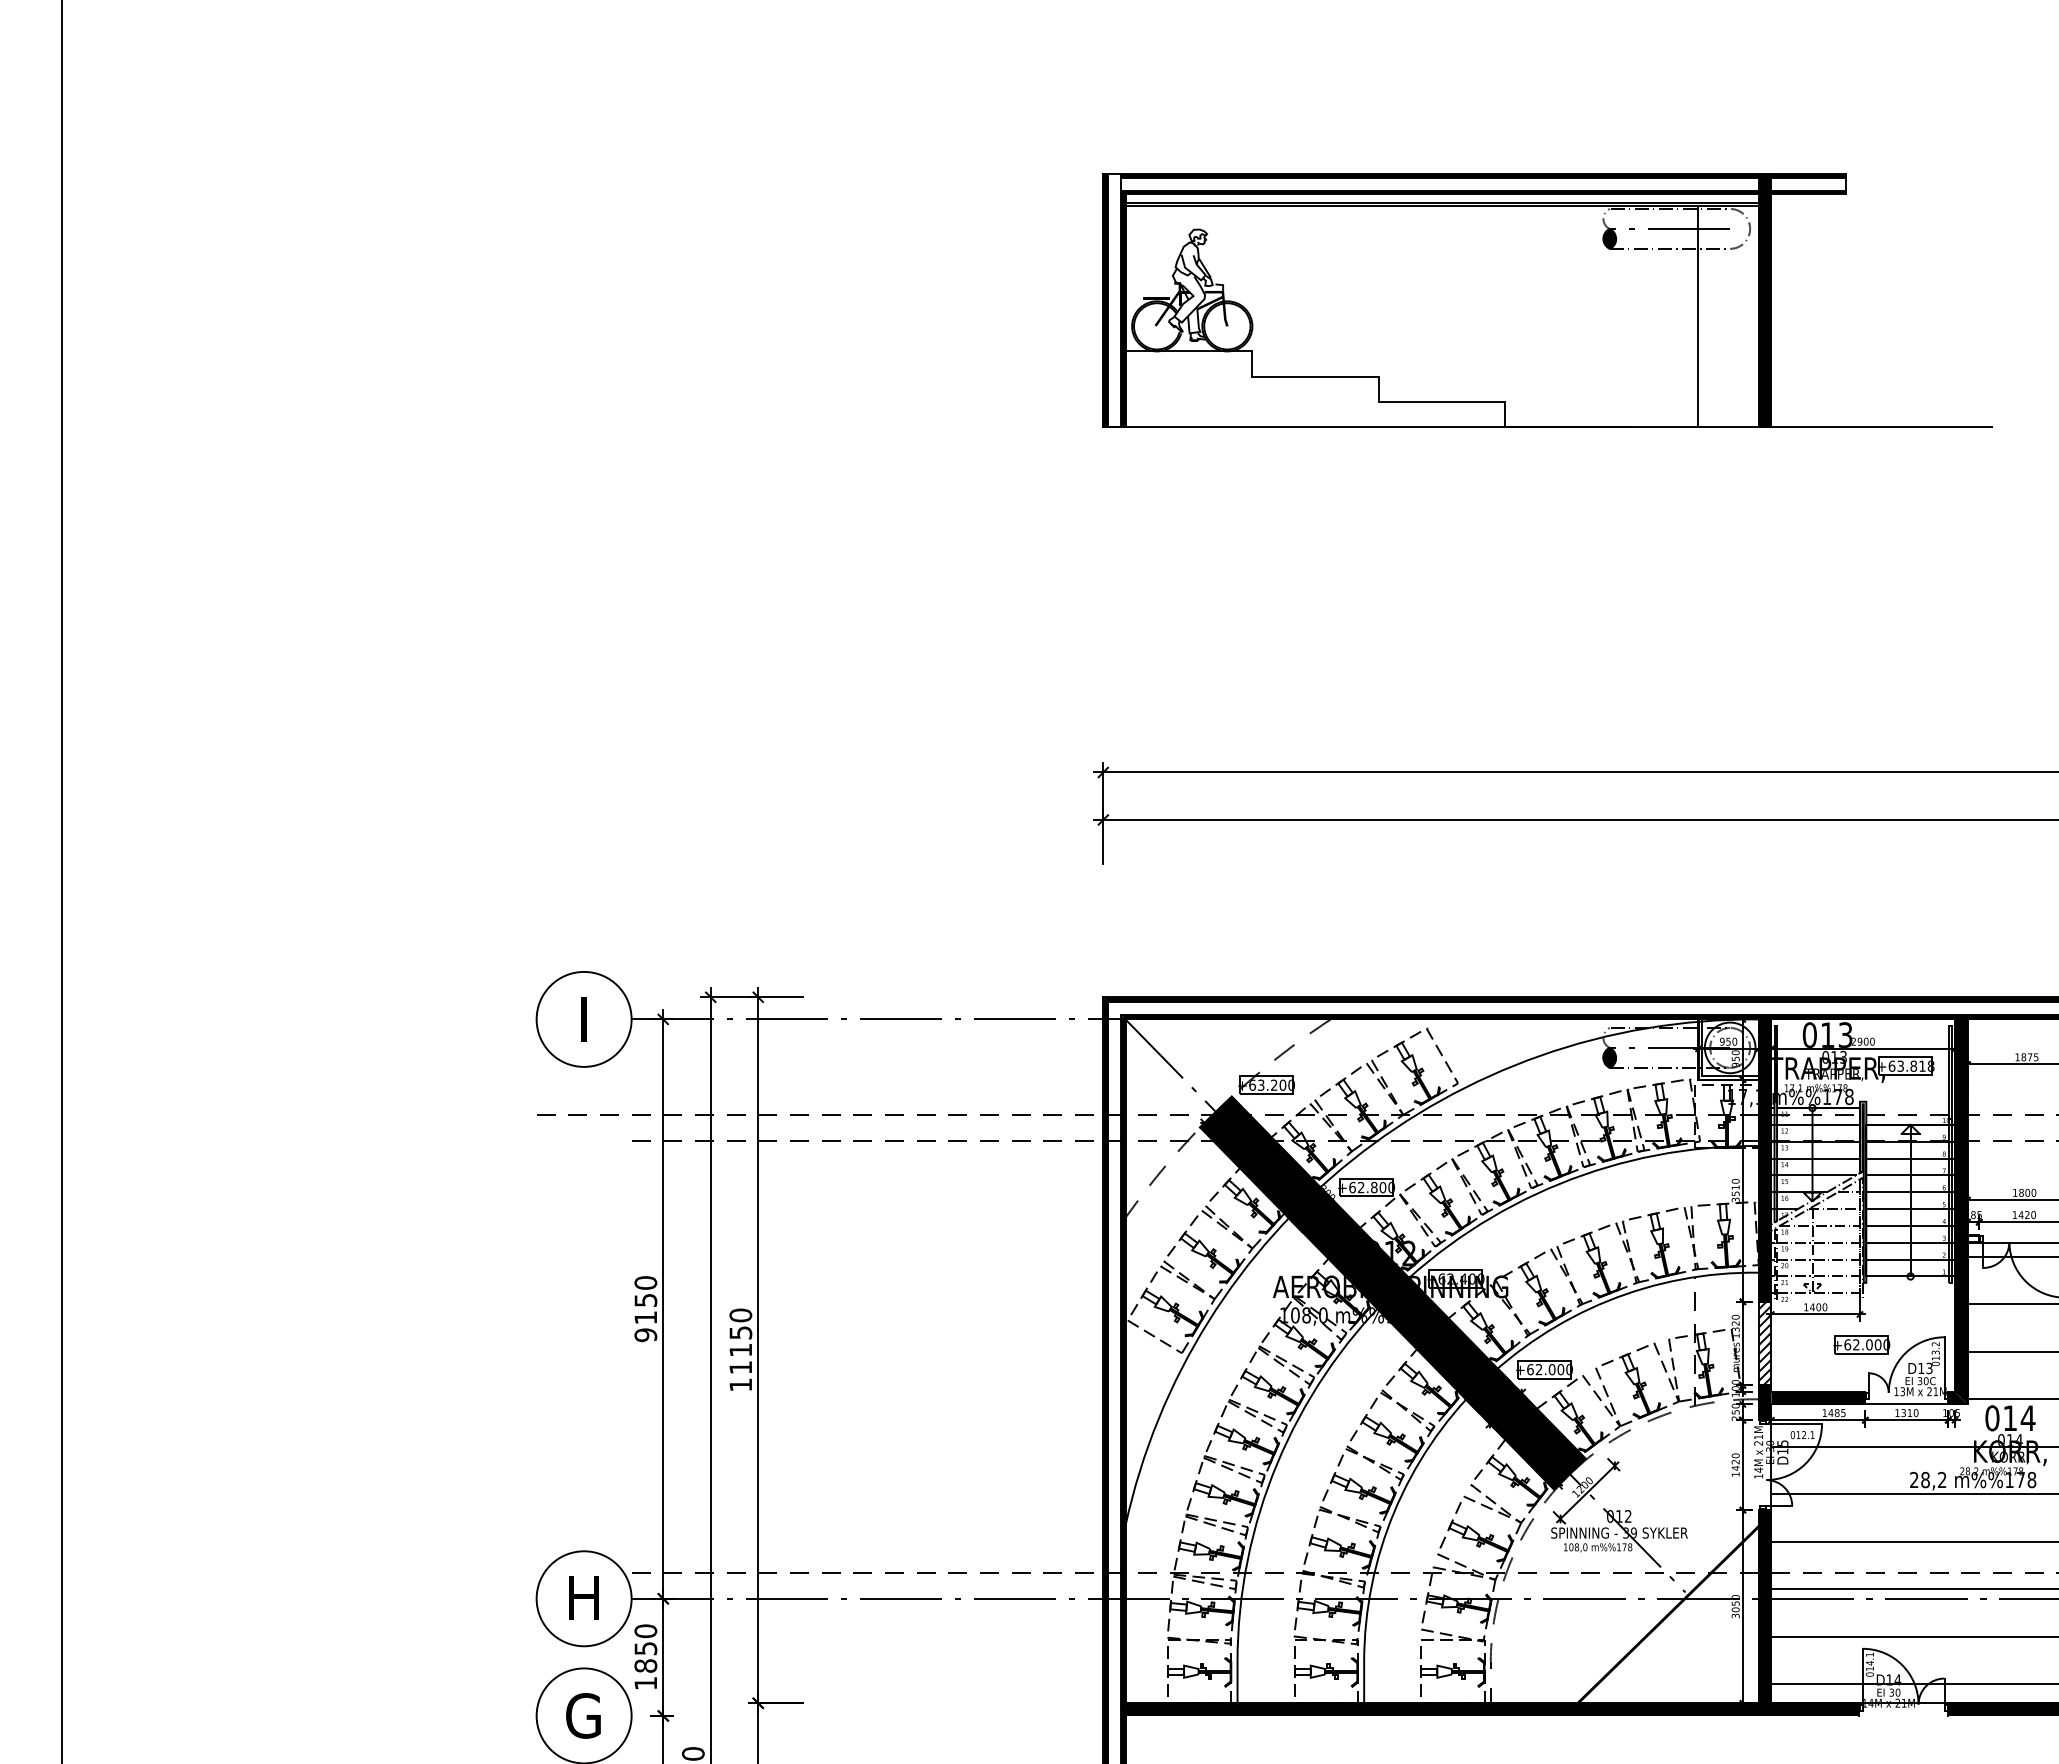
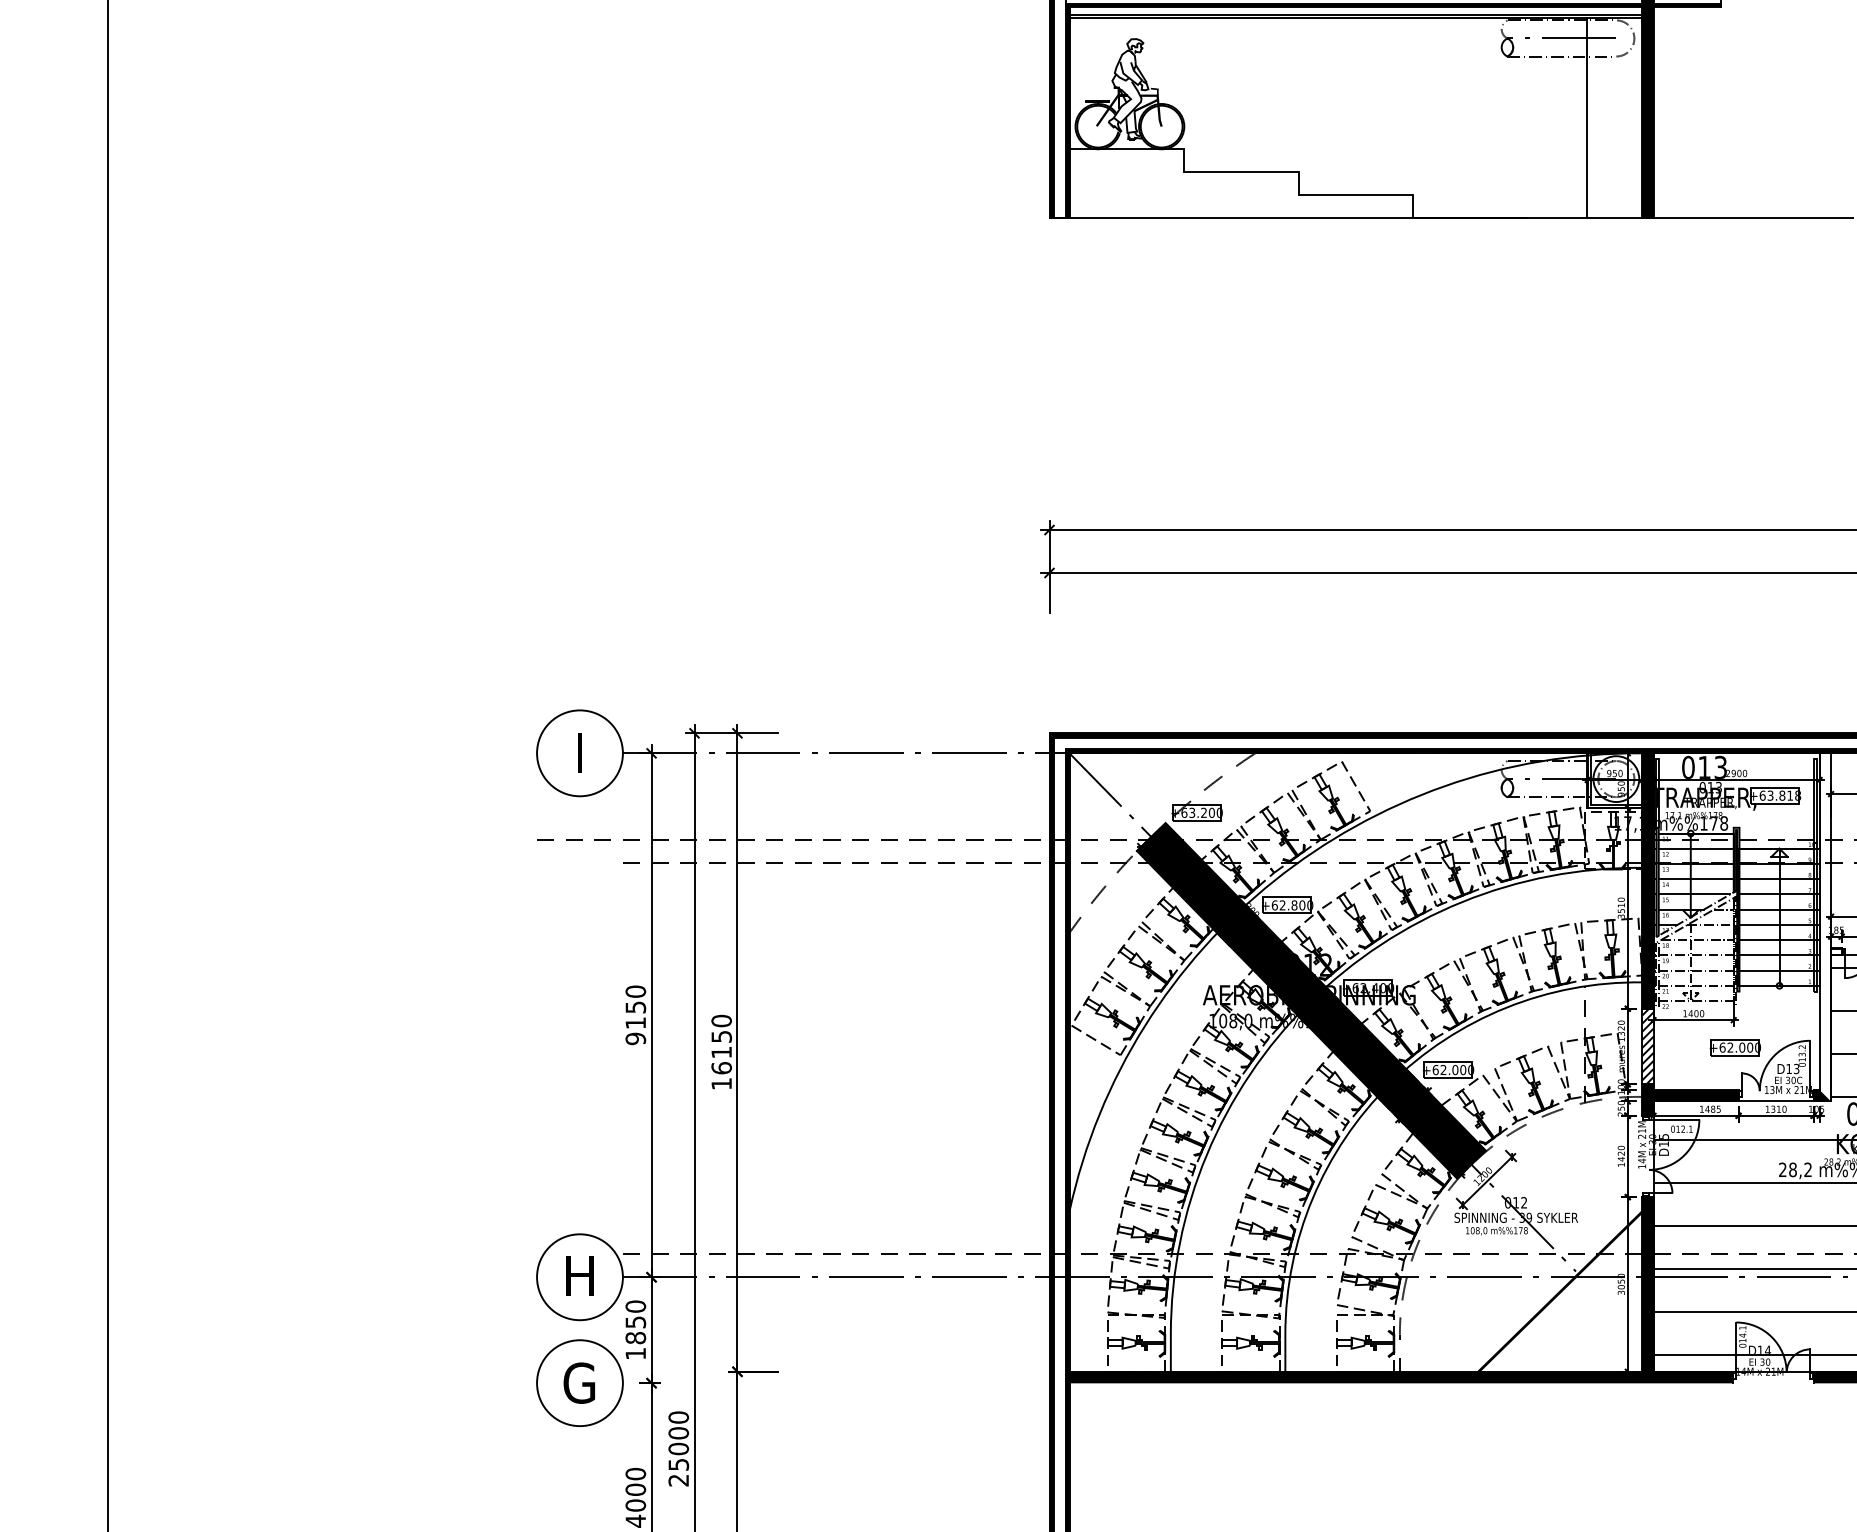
fill: (1609, 238) -> (1507, 47), removed
fill: (1609, 1057) -> (1507, 787), removed
fill: (1960, 1211) -> (1824, 927), removed
text: (740, 1367) -> (721, 1068), 11150 -> 16150

